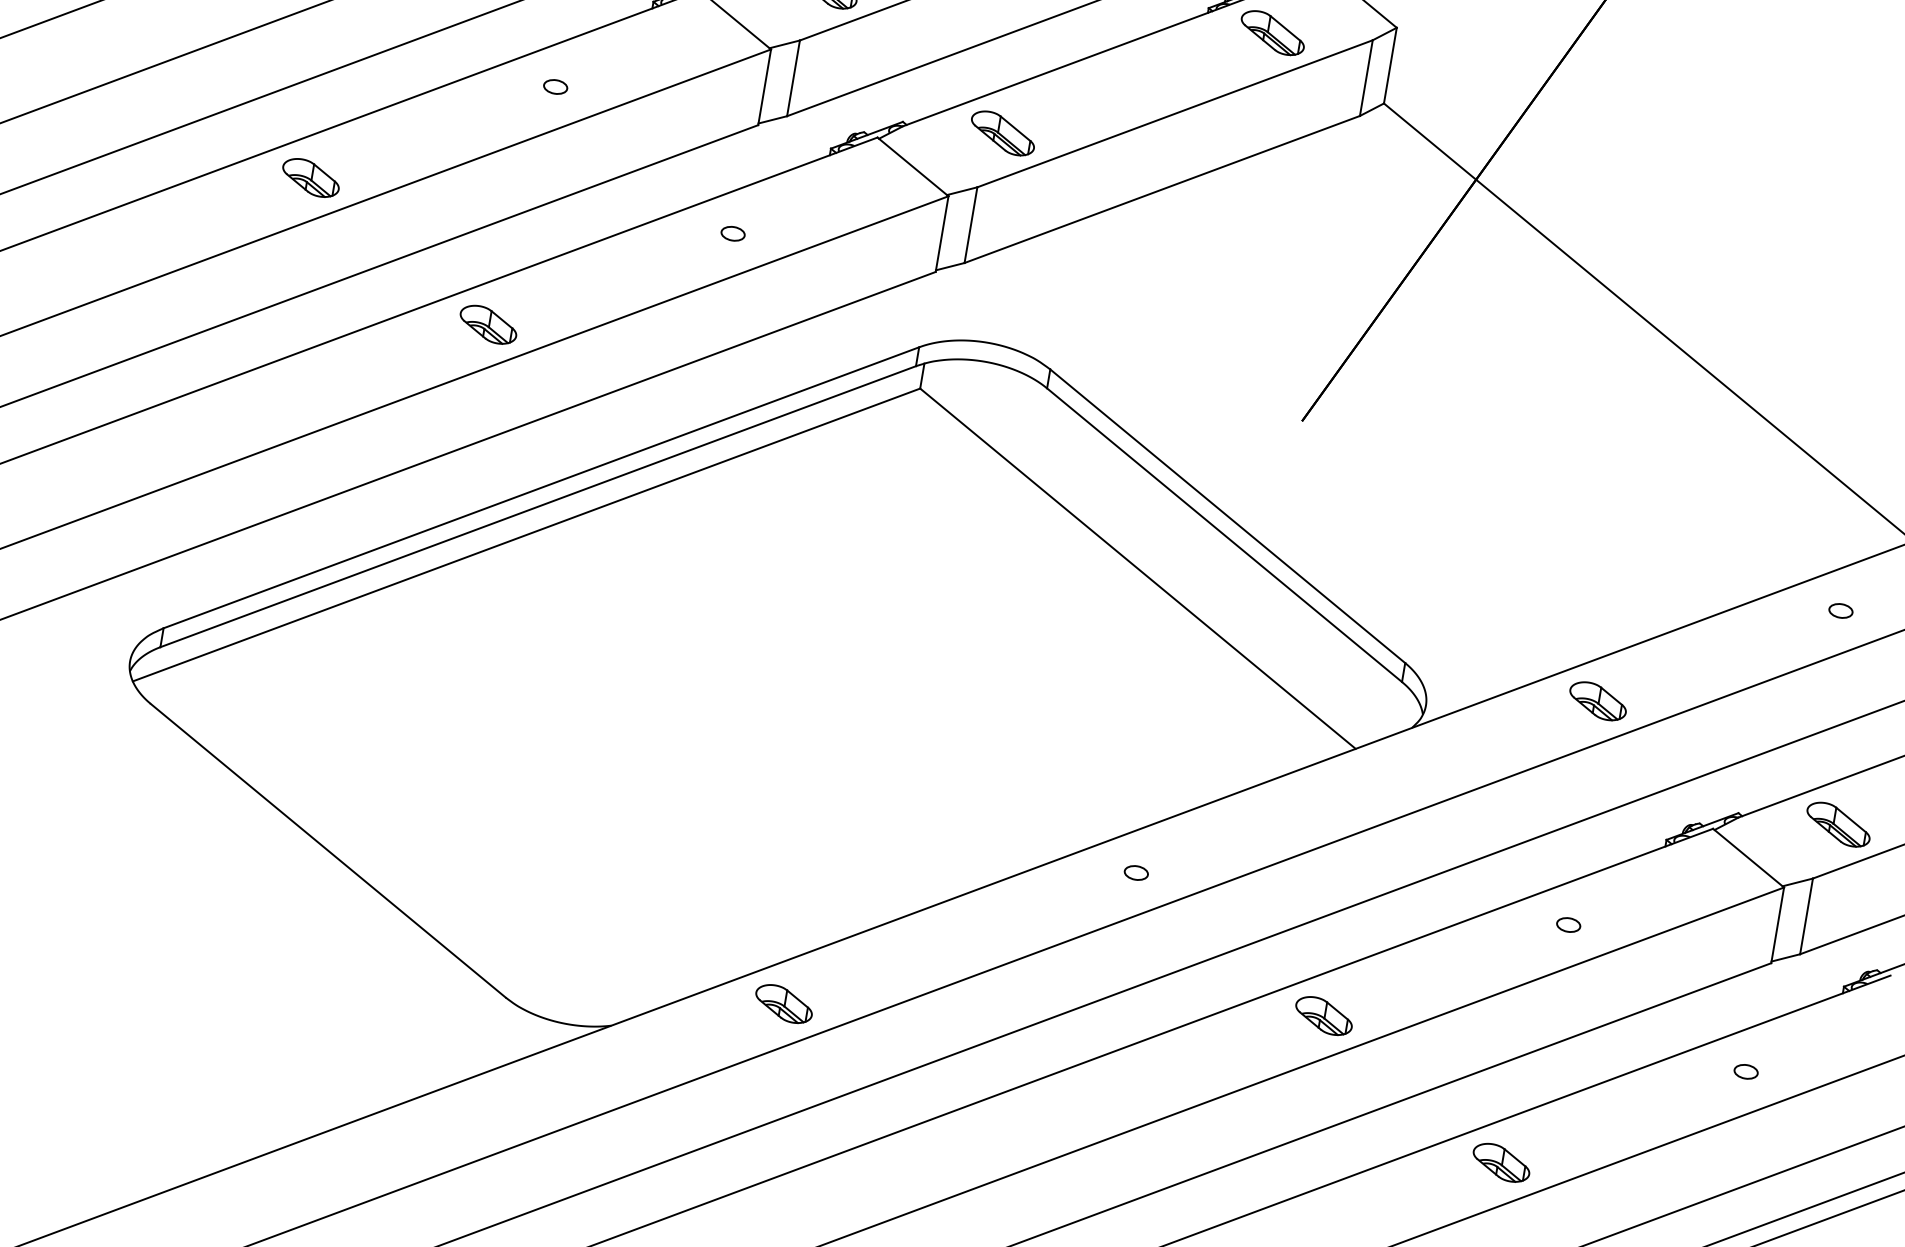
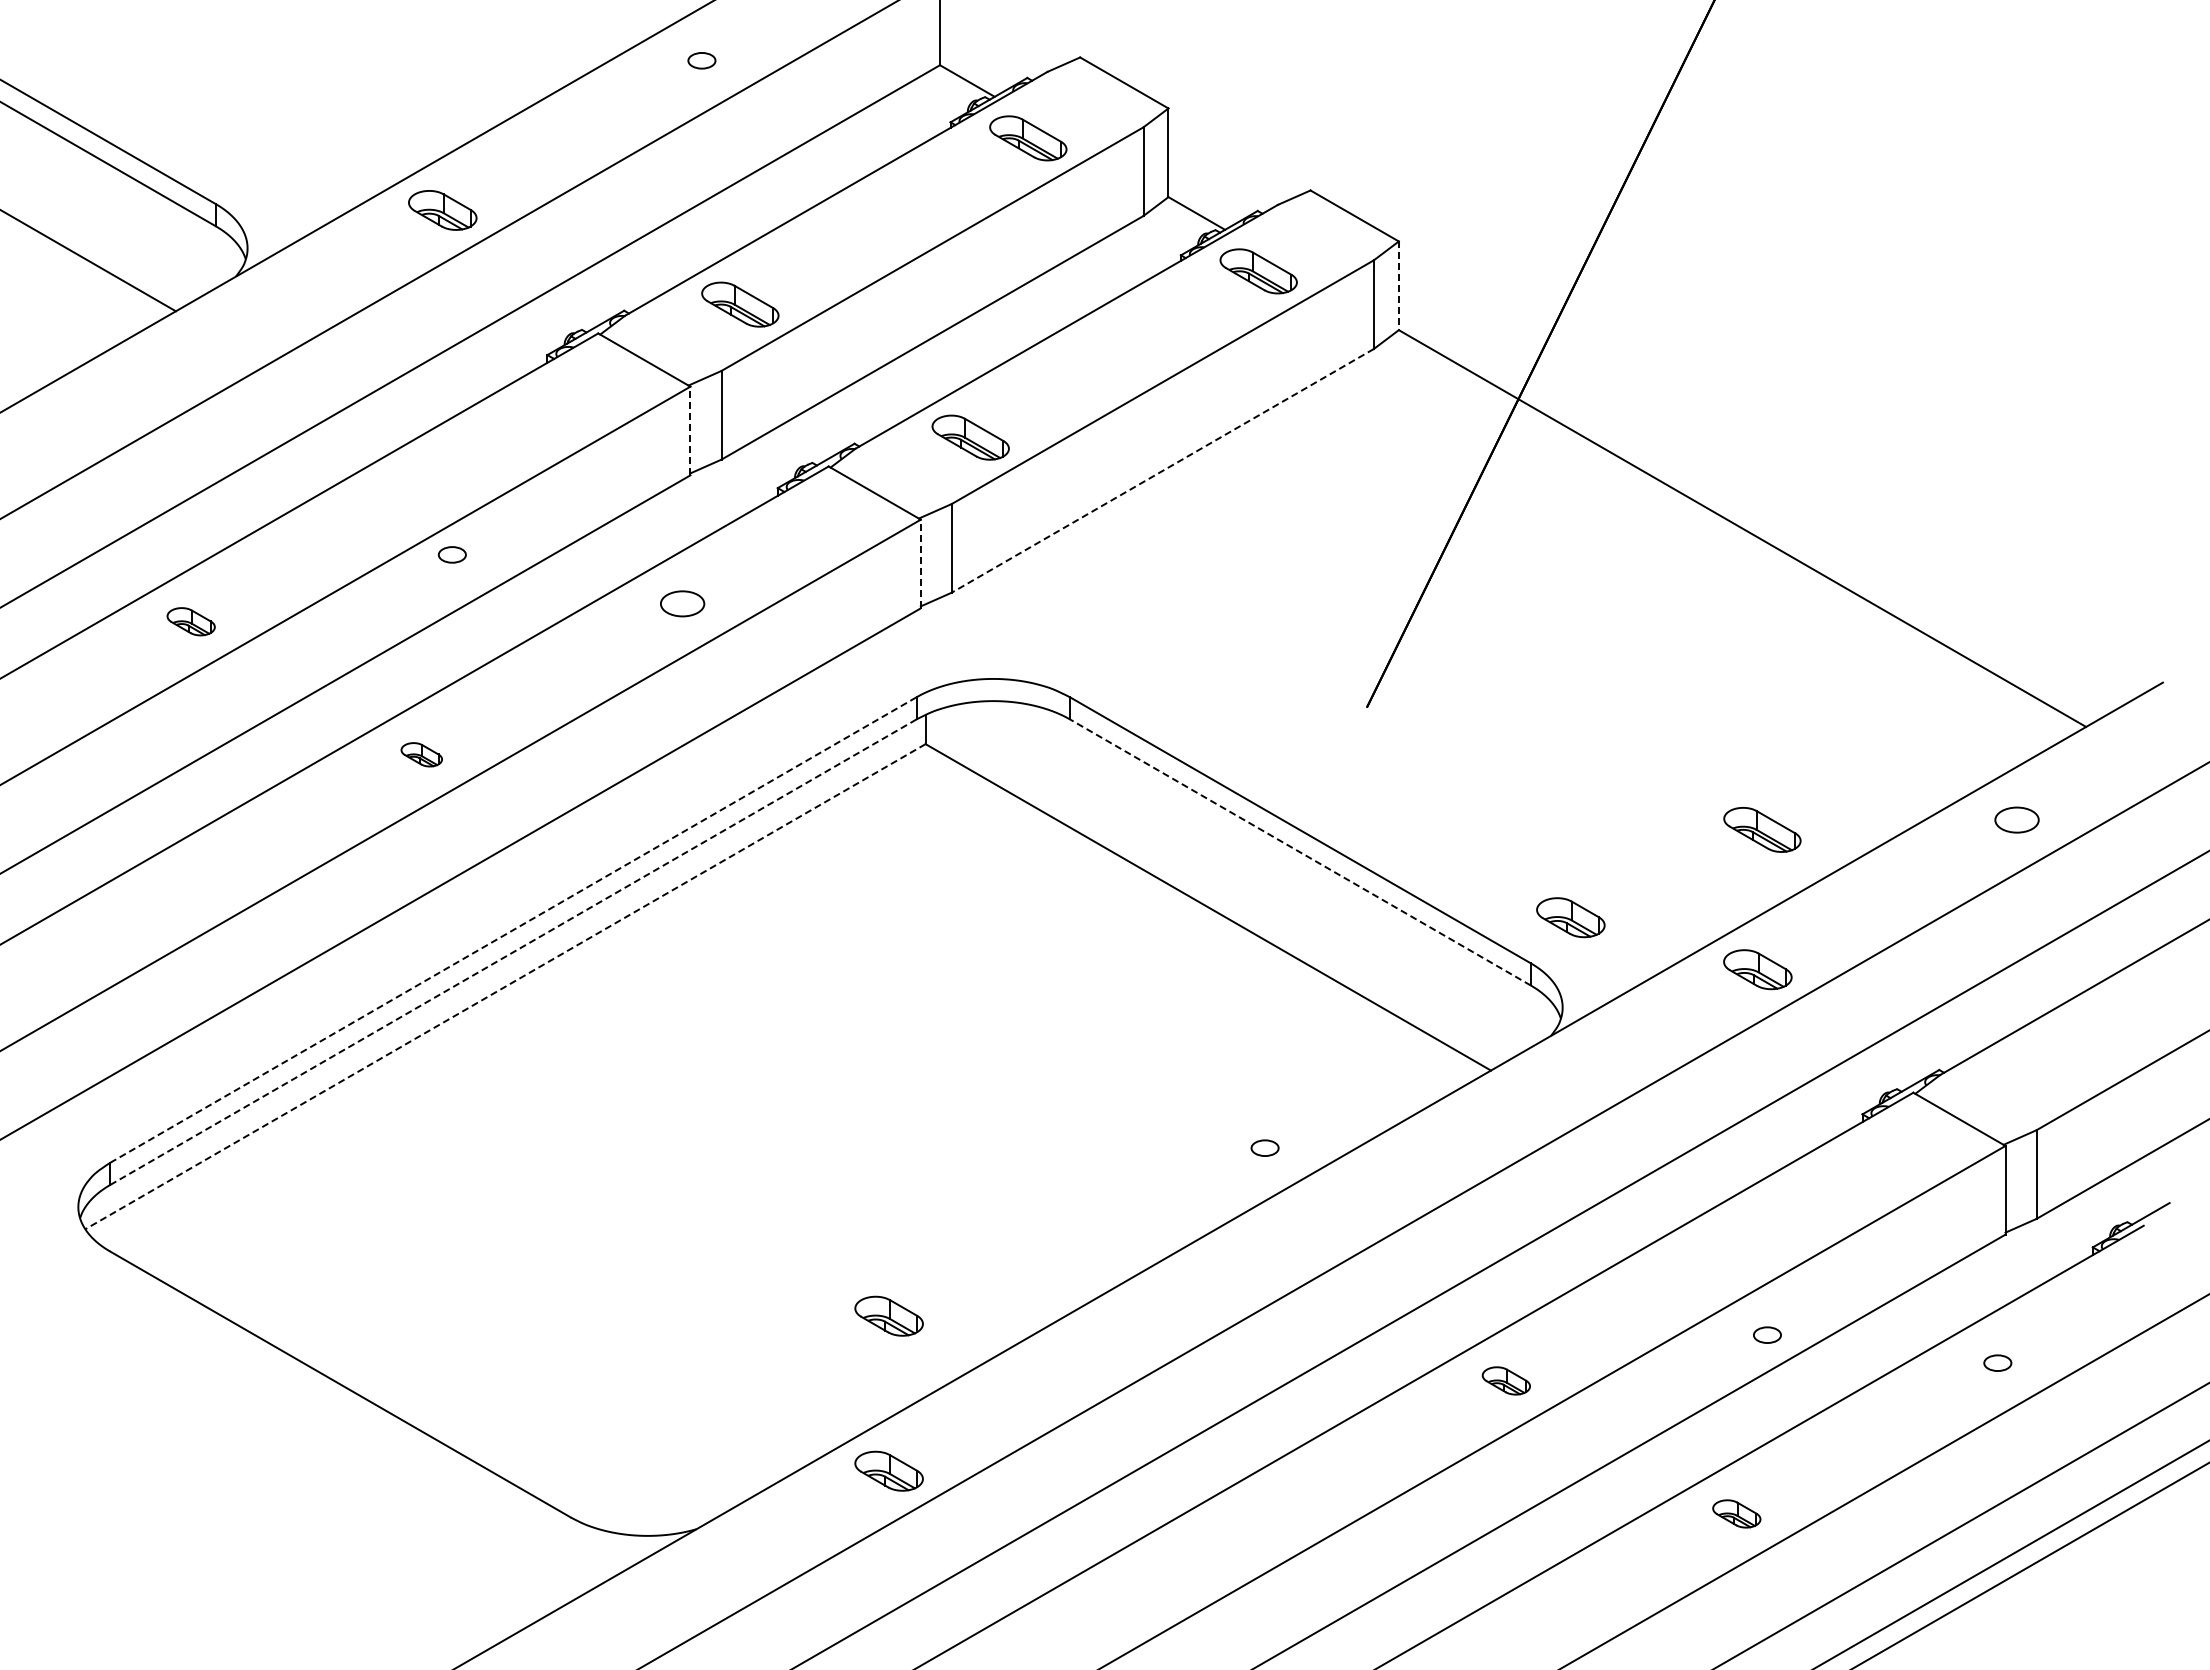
line: (1389, 66) -> (1398, 286), solid -> dashed
part: (554, 86) -> (451, 554), moved
line: (764, 86) -> (690, 430), solid -> dashed
part: (310, 177) -> (190, 621), size x0.7
line: (1161, 189) -> (1162, 470), solid -> dashed
part: (732, 233) -> (682, 603), size x1.6
line: (941, 233) -> (920, 563), solid -> dashed
part: (488, 324) -> (421, 754), size x0.6
line: (541, 488) -> (513, 930), solid -> dashed
line: (538, 506) -> (513, 952), solid -> dashed
line: (526, 534) -> (505, 986), solid -> dashed
line: (1224, 535) -> (1300, 852), solid -> dashed
part: (1840, 610) -> (2016, 819), size x1.6
part: (1445, 629) -> (1570, 917), added
part: (1838, 824) -> (1762, 829), moved
part: (806, 870) -> (888, 1315), added
part: (1135, 872) -> (1264, 1147), moved
part: (1568, 924) -> (1767, 1334), moved
part: (1324, 1015) -> (1506, 1380), size x0.7
part: (1501, 1162) -> (1736, 1513), size x0.7

